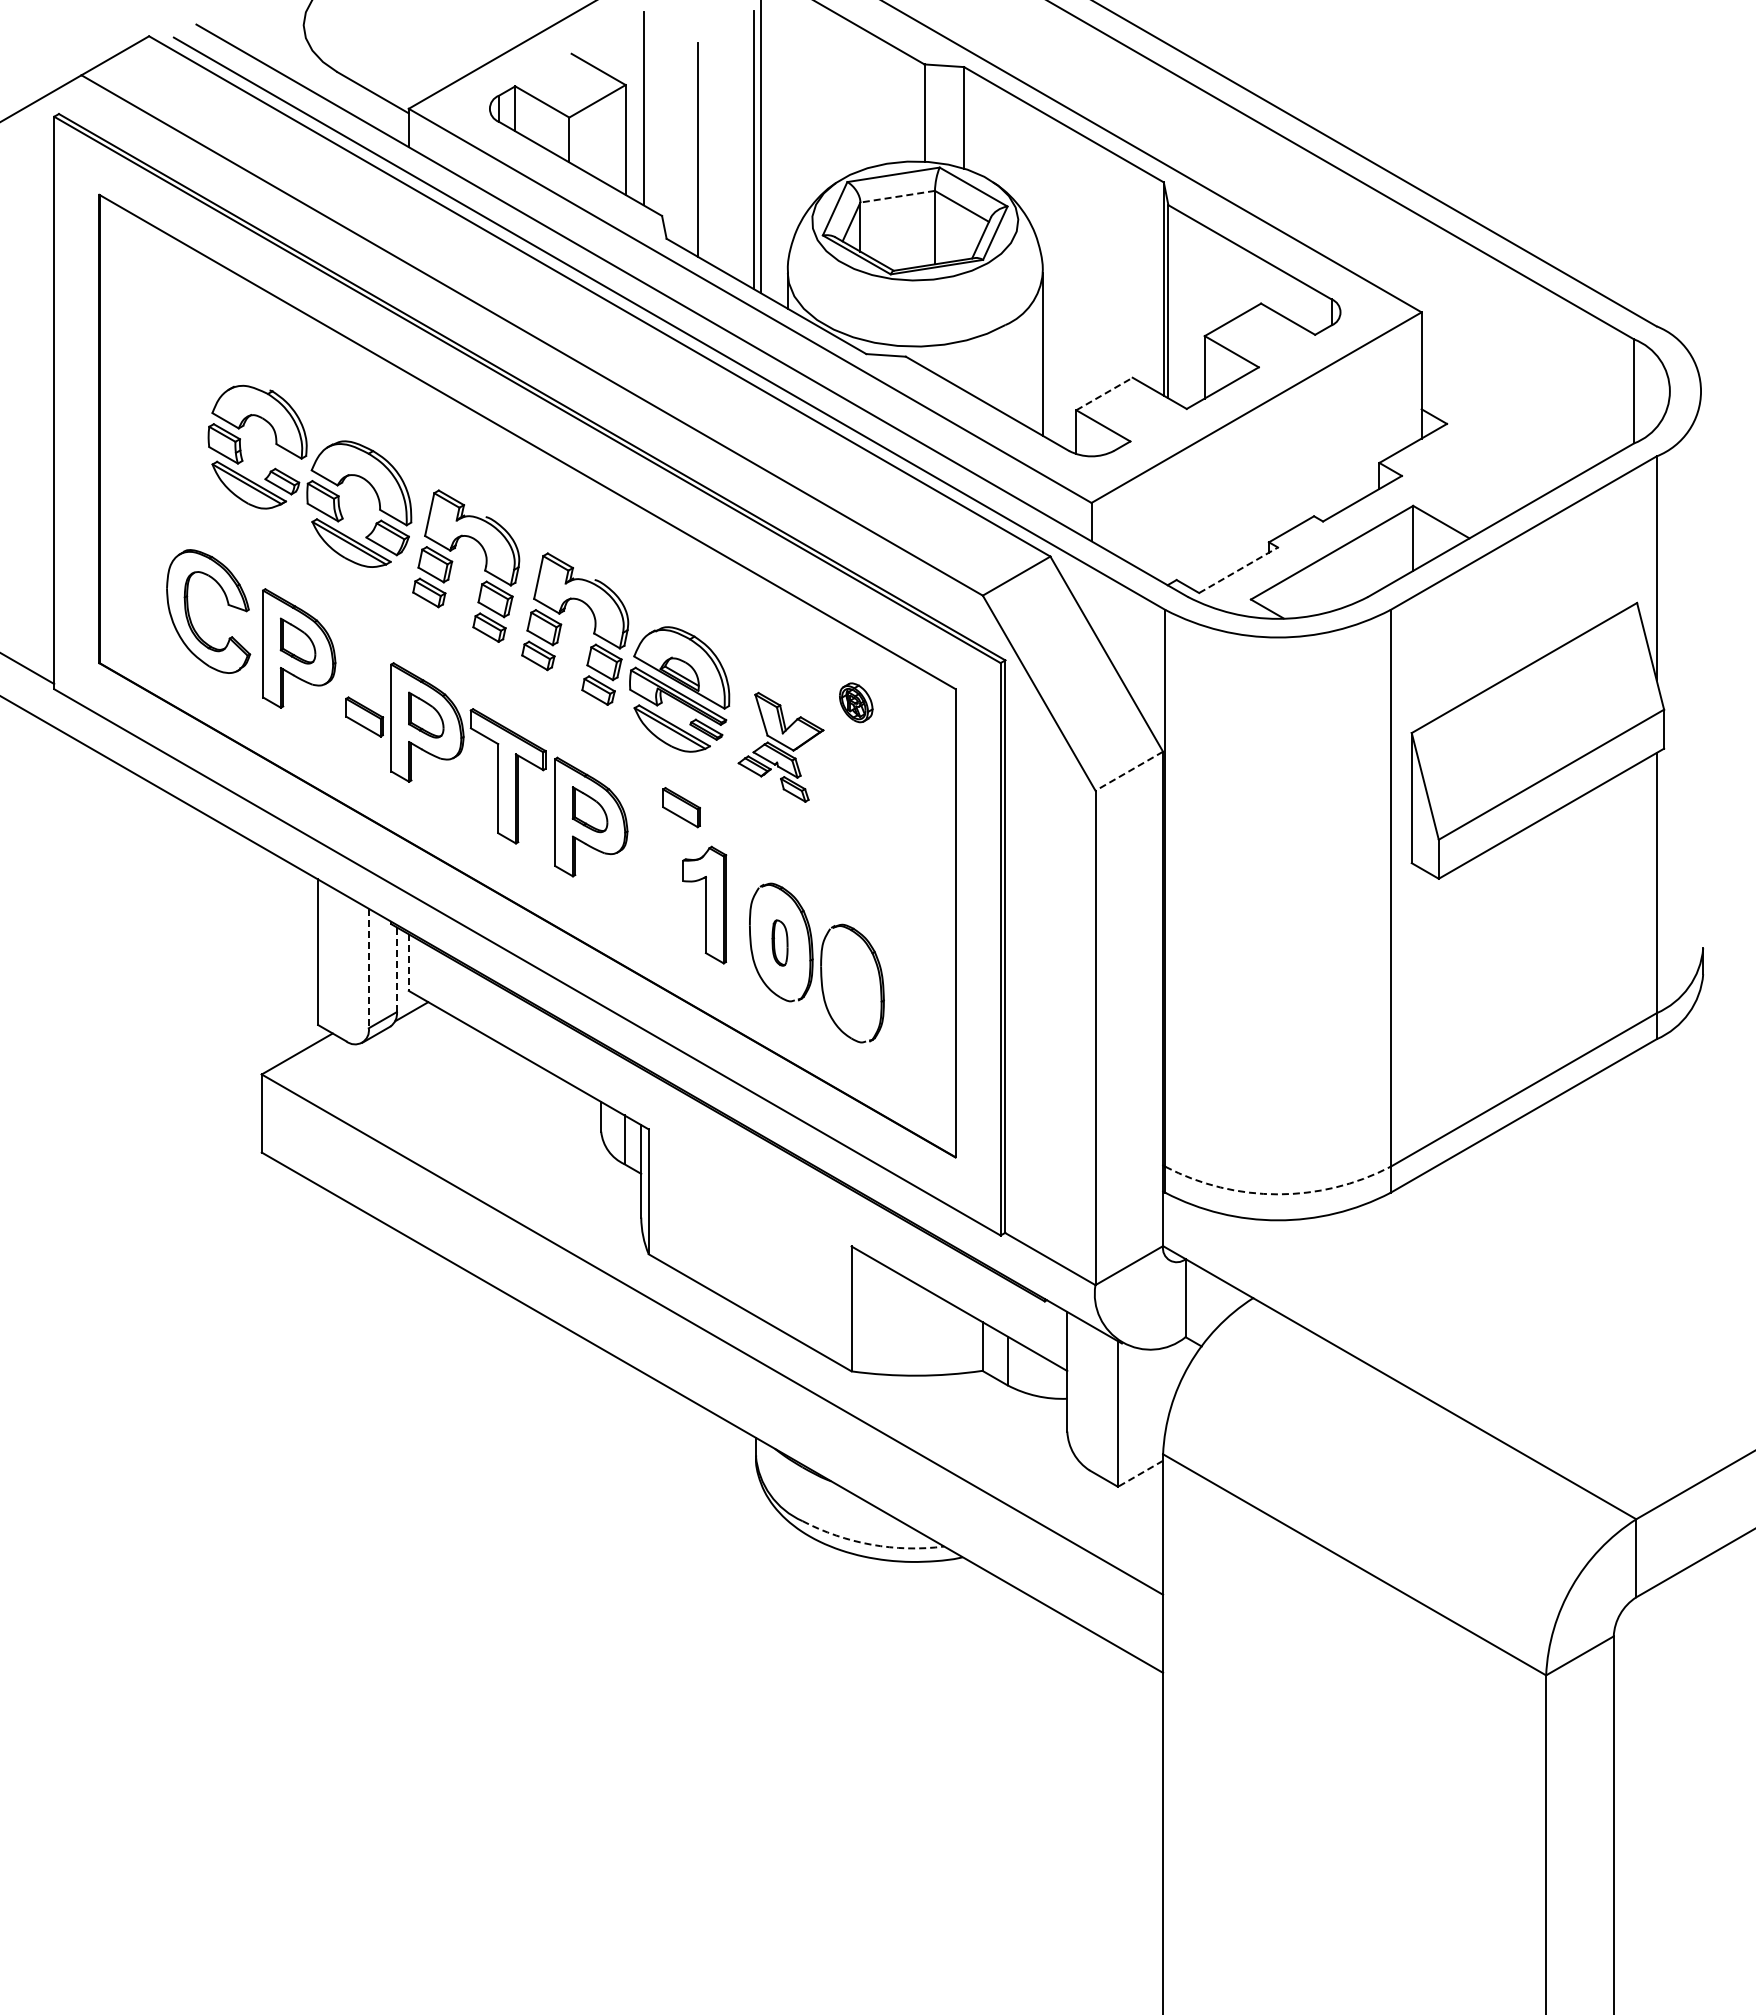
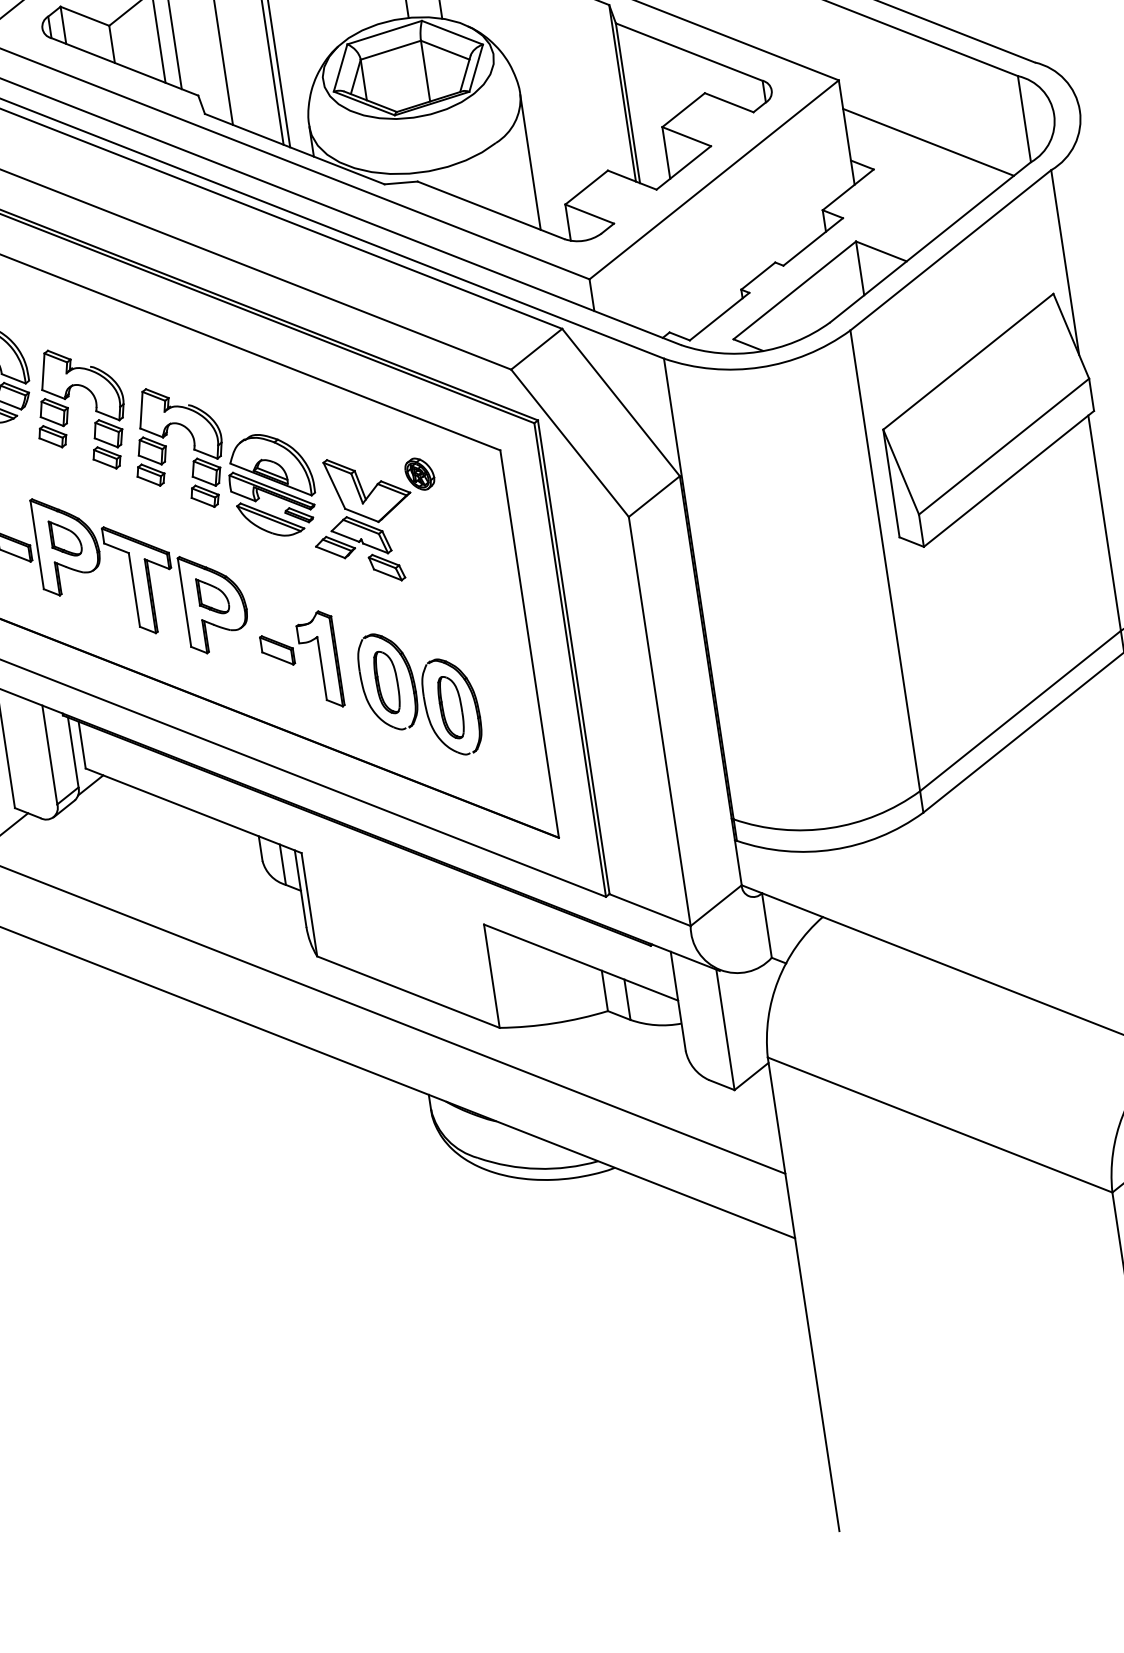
line: (897, 196) -> (390, 50), dashed -> solid
line: (1104, 394) -> (586, 187), dashed -> solid
line: (1516, 401) -> (928, 142), added
line: (1238, 570) -> (719, 316), dashed -> solid
part: (780, 747) -> (362, 520), size x1.43
line: (1128, 771) -> (653, 496), dashed -> solid
part: (681, 807) -> (277, 650), moved
part: (779, 942) -> (386, 682), size x1.67
line: (408, 963) -> (82, 745), dashed -> solid
line: (368, 968) -> (49, 755), dashed -> solid
line: (396, 969) -> (72, 752), dashed -> solid
part: (850, 983) -> (450, 707), added
arc: (1278, 1194) -> (830, 828), dashed -> solid
line: (1140, 1474) -> (751, 1077), dashed -> solid
arc: (871, 1544) -> (537, 1168), dashed -> solid

